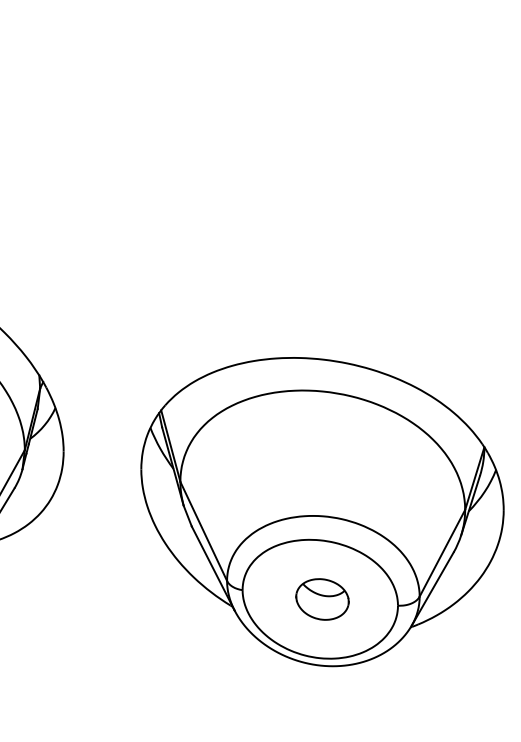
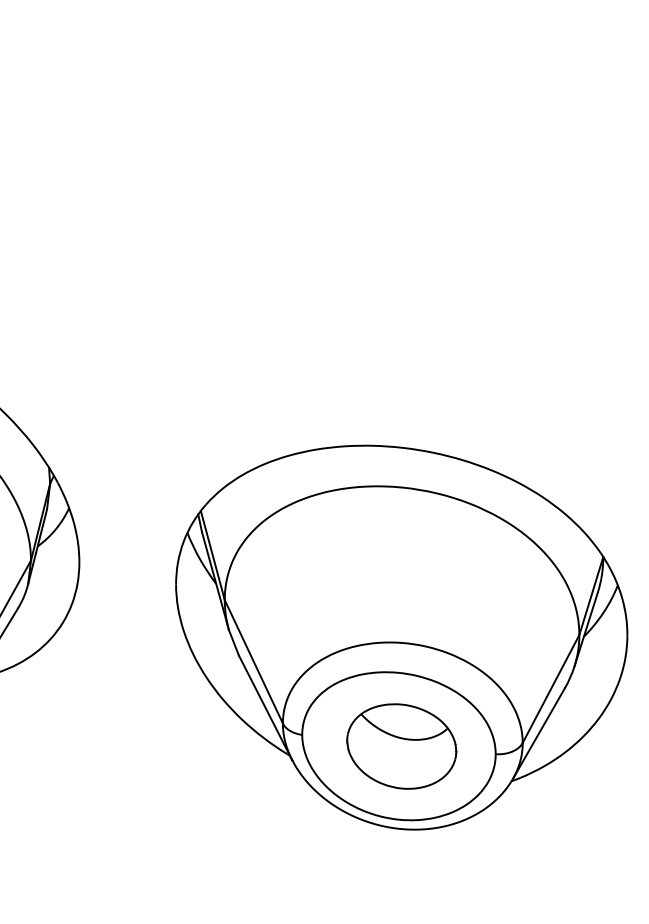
part: (322, 599) -> (401, 746), size x1.67

